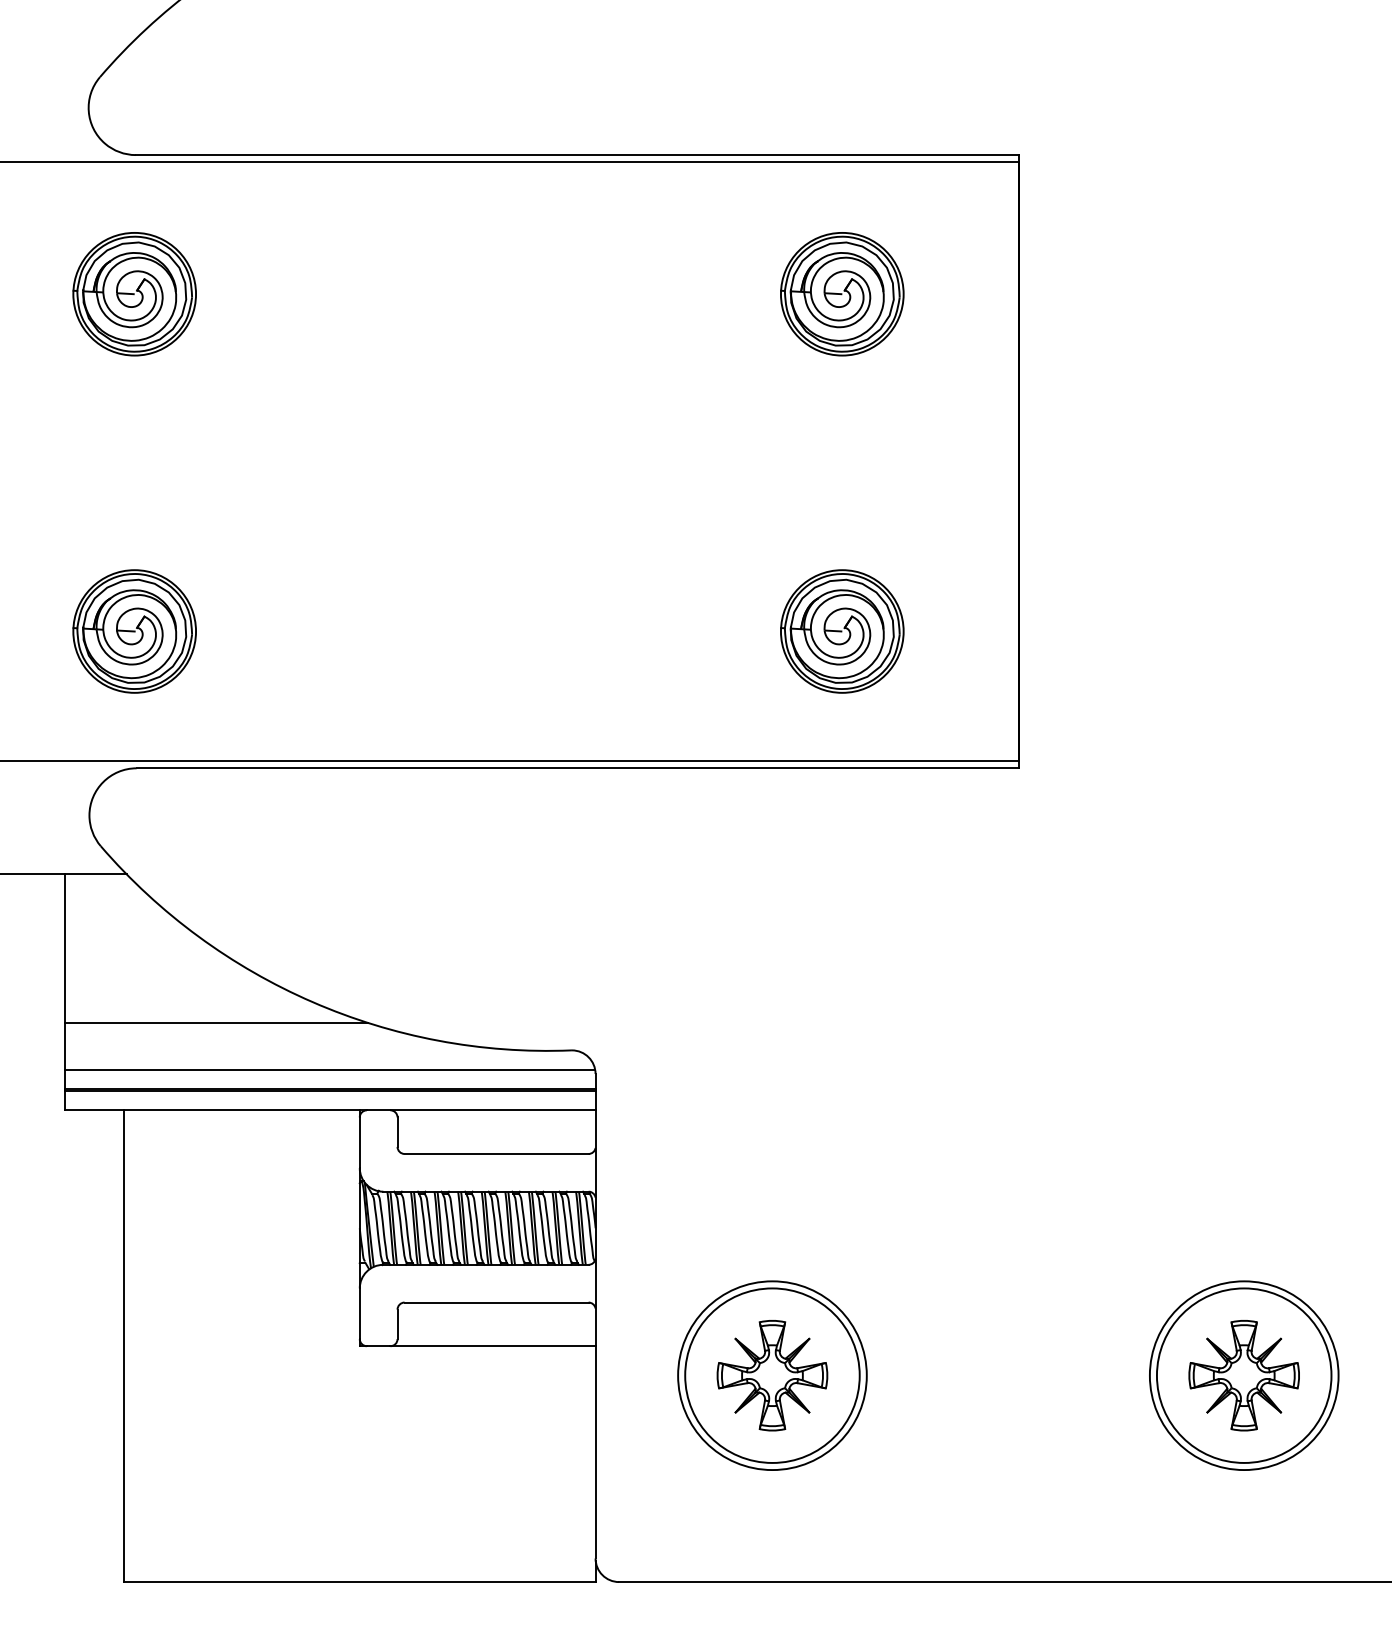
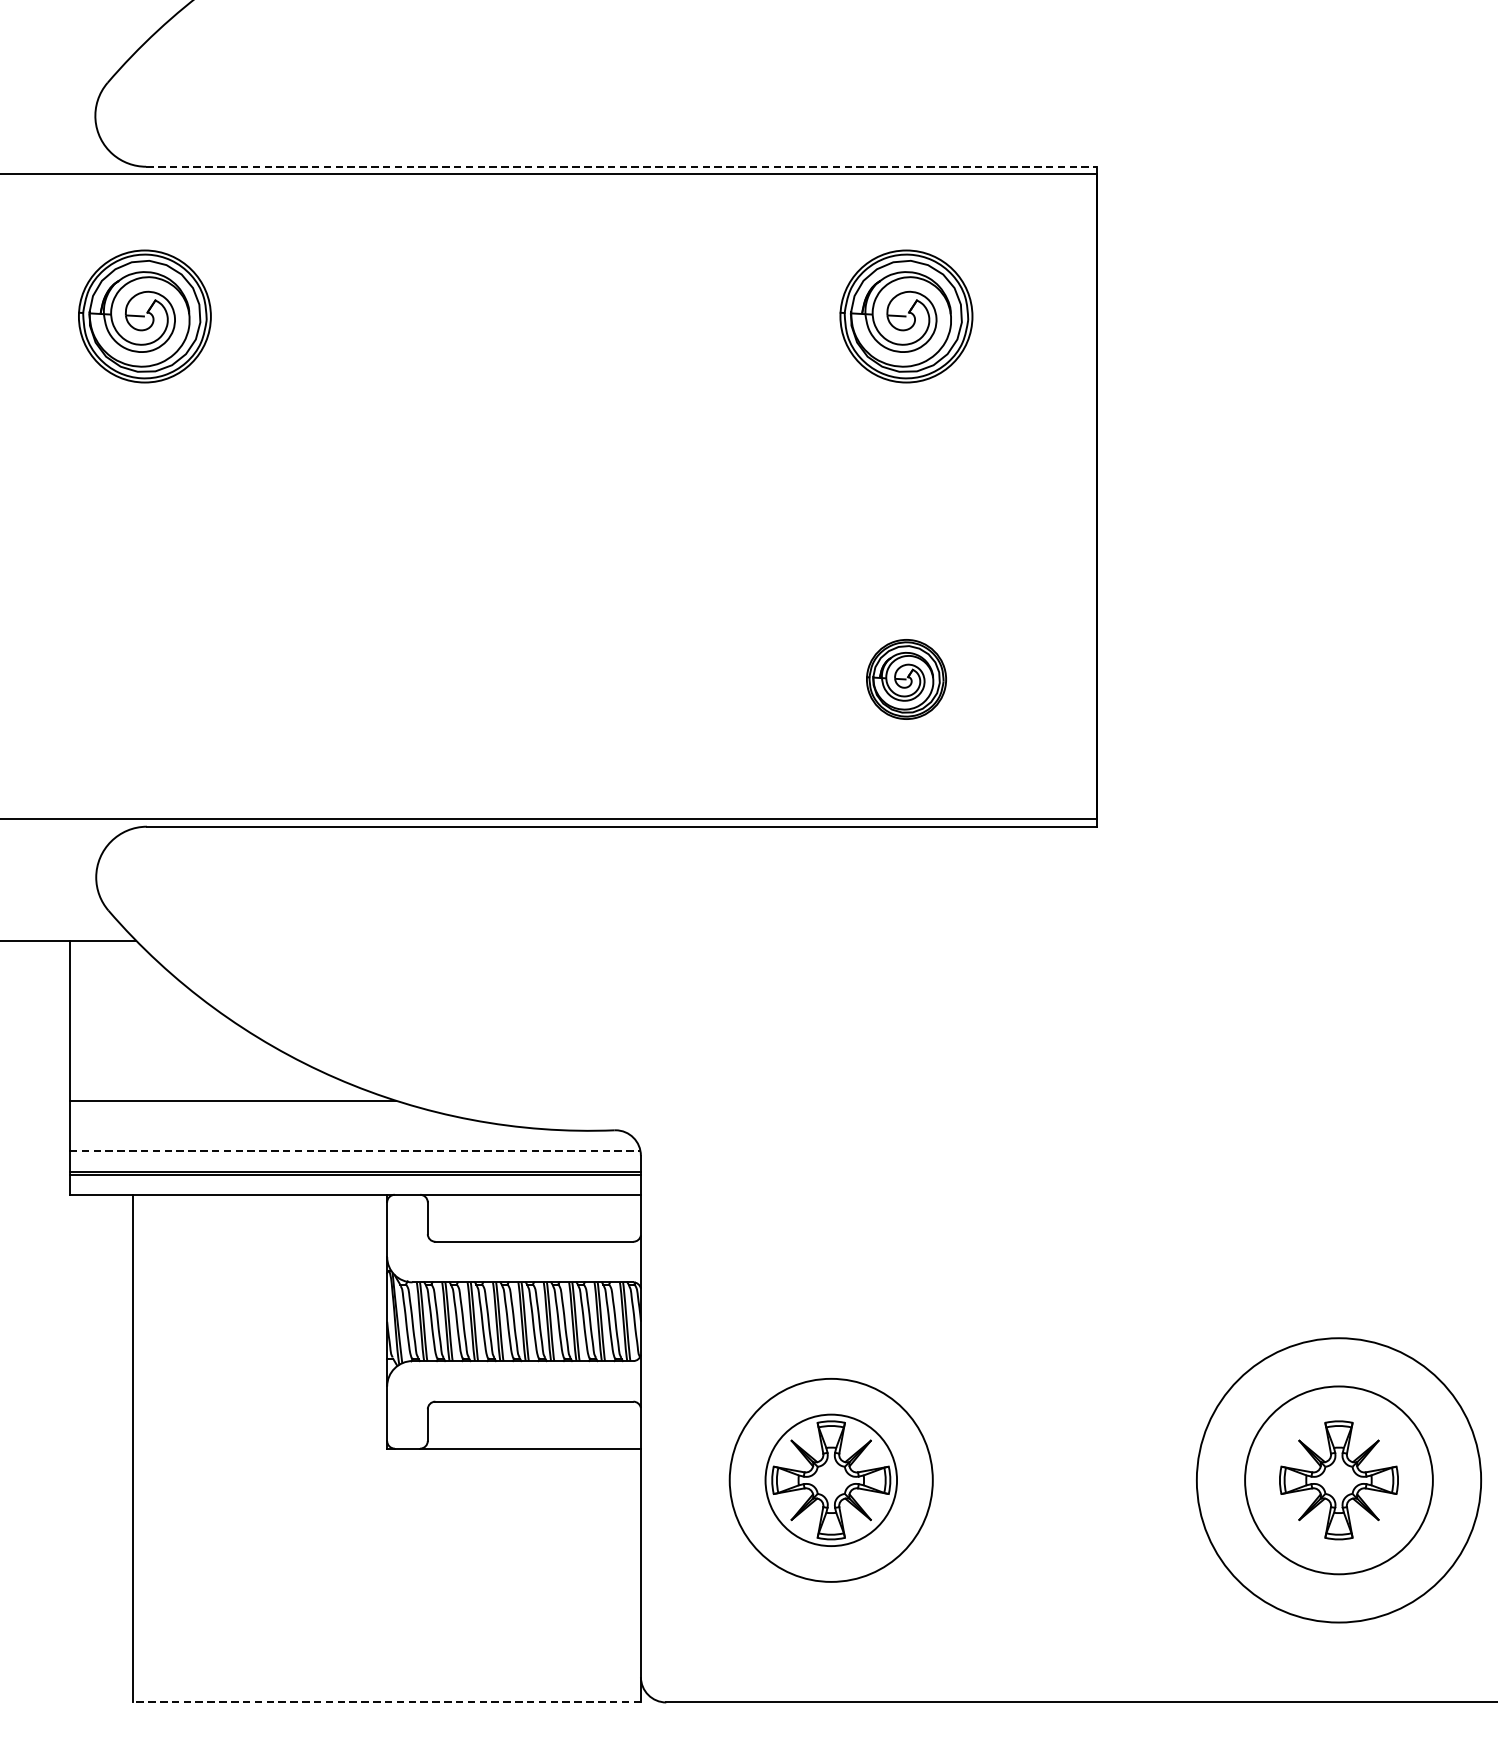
line: (577, 155) -> (621, 167), solid -> dashed
part: (134, 631) -> (144, 679), removed
part: (842, 631) -> (906, 679), size x0.6
line: (330, 1070) -> (355, 1151), solid -> dashed
circle: (772, 1375) -> (831, 1480), size x0.7
circle: (1243, 1375) -> (1338, 1480), size x1.4
line: (359, 1582) -> (386, 1702), solid -> dashed

